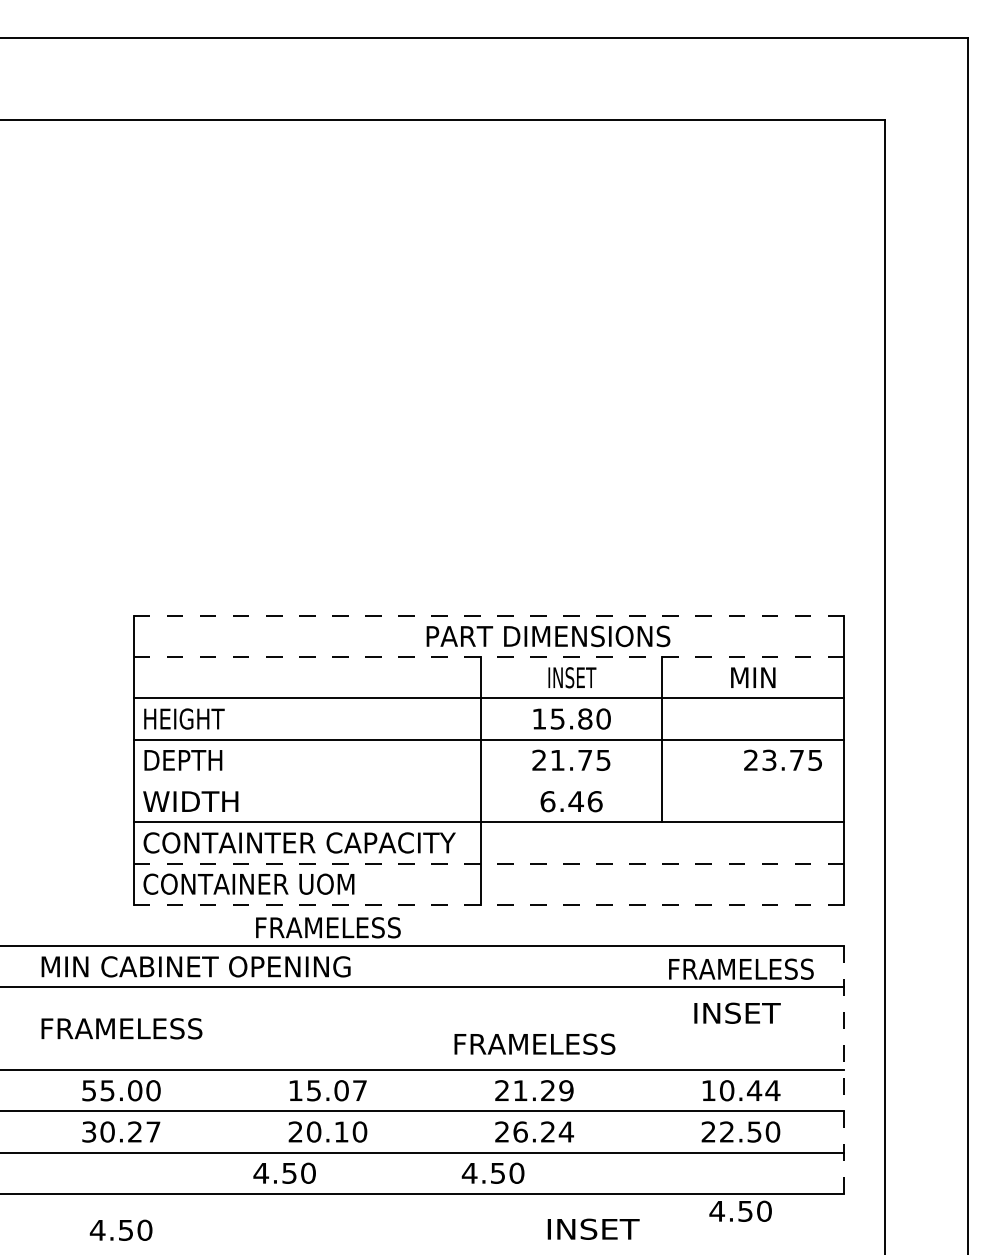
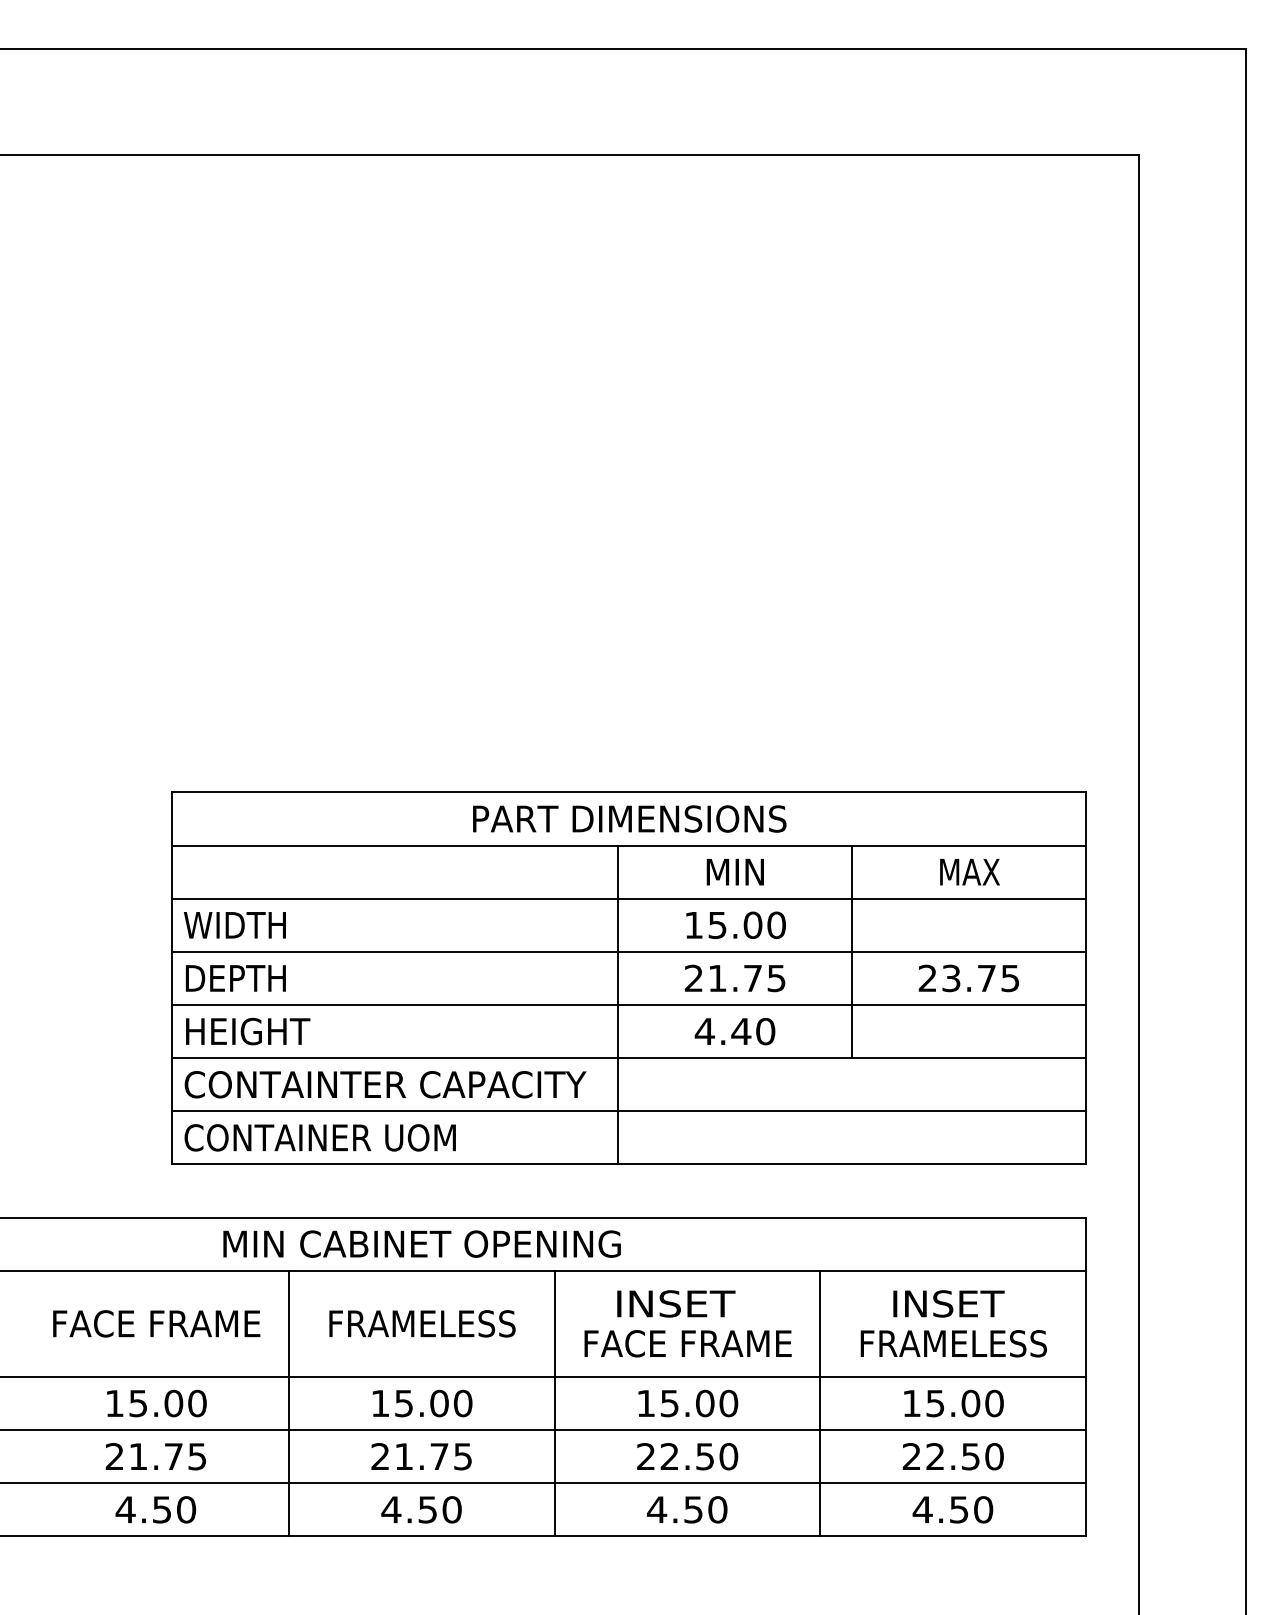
line: (489, 615) -> (629, 792), dashed -> solid
text: (548, 636) -> (629, 819), moved
line: (489, 657) -> (629, 846), dashed -> solid
text: (572, 677) -> (736, 871), INSET -> MIN
text: (753, 677) -> (969, 871), MIN -> MAX
text: (183, 718) -> (236, 924), HEIGHT -> WIDTH
text: (585, 718) -> (753, 924), 15.80 -> 15.00
text: (782, 759) -> (968, 977), moved
line: (488, 781) -> (628, 1005), added
text: (192, 801) -> (247, 1031), WIDTH -> HEIGHT
text: (571, 801) -> (735, 1031), 6.46 -> 4.40
line: (489, 863) -> (629, 1111), dashed -> solid
line: (489, 904) -> (629, 1163), dashed -> solid
text: (328, 927) -> (422, 1323), moved
text: (195, 966) -> (421, 1243), moved
text: (741, 968) -> (954, 1342), moved
text: (121, 1028) -> (156, 1323), FRAMELESS -> FACE FRAME
text: (534, 1043) -> (687, 1342), FRAMELESS -> FACE FRAME
line: (844, 1070) -> (1086, 1377), dashed -> solid
text: (88, 1090) -> (113, 1403), 55.00 -> 15.00
line: (224, 1090) -> (288, 1403), added
text: (359, 1090) -> (462, 1403), 15.07 -> 15.00
line: (431, 1090) -> (555, 1403), added
text: (534, 1090) -> (687, 1403), 21.29 -> 15.00
line: (637, 1090) -> (820, 1403), added
text: (749, 1090) -> (964, 1403), 10.44 -> 15.00
text: (121, 1131) -> (156, 1455), 30.27 -> 21.75
text: (337, 1131) -> (434, 1455), 20.10 -> 21.75
text: (543, 1131) -> (699, 1455), 26.24 -> 22.50
text: (284, 1172) -> (421, 1508), moved
text: (492, 1172) -> (686, 1508), moved
text: (740, 1210) -> (952, 1508), moved
text: (593, 1228) -> (676, 1302), moved
text: (120, 1229) -> (154, 1508), moved

